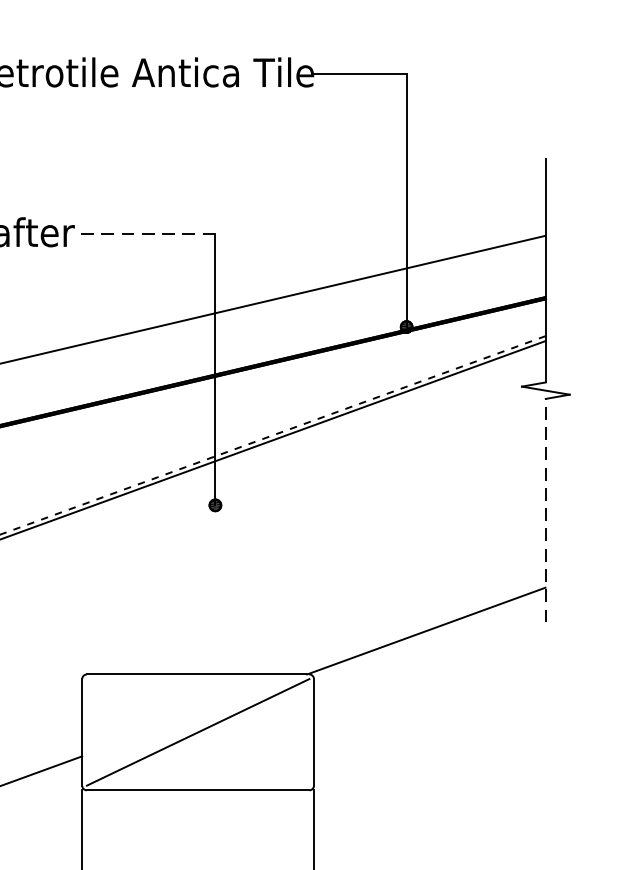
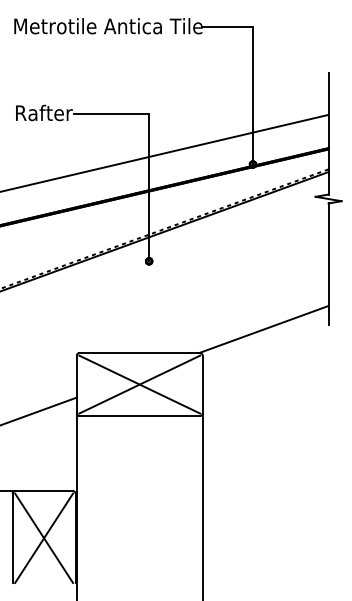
line: (146, 233) -> (111, 113), dashed -> solid
line: (545, 511) -> (328, 264), dashed -> solid
line: (197, 732) -> (139, 384), added

